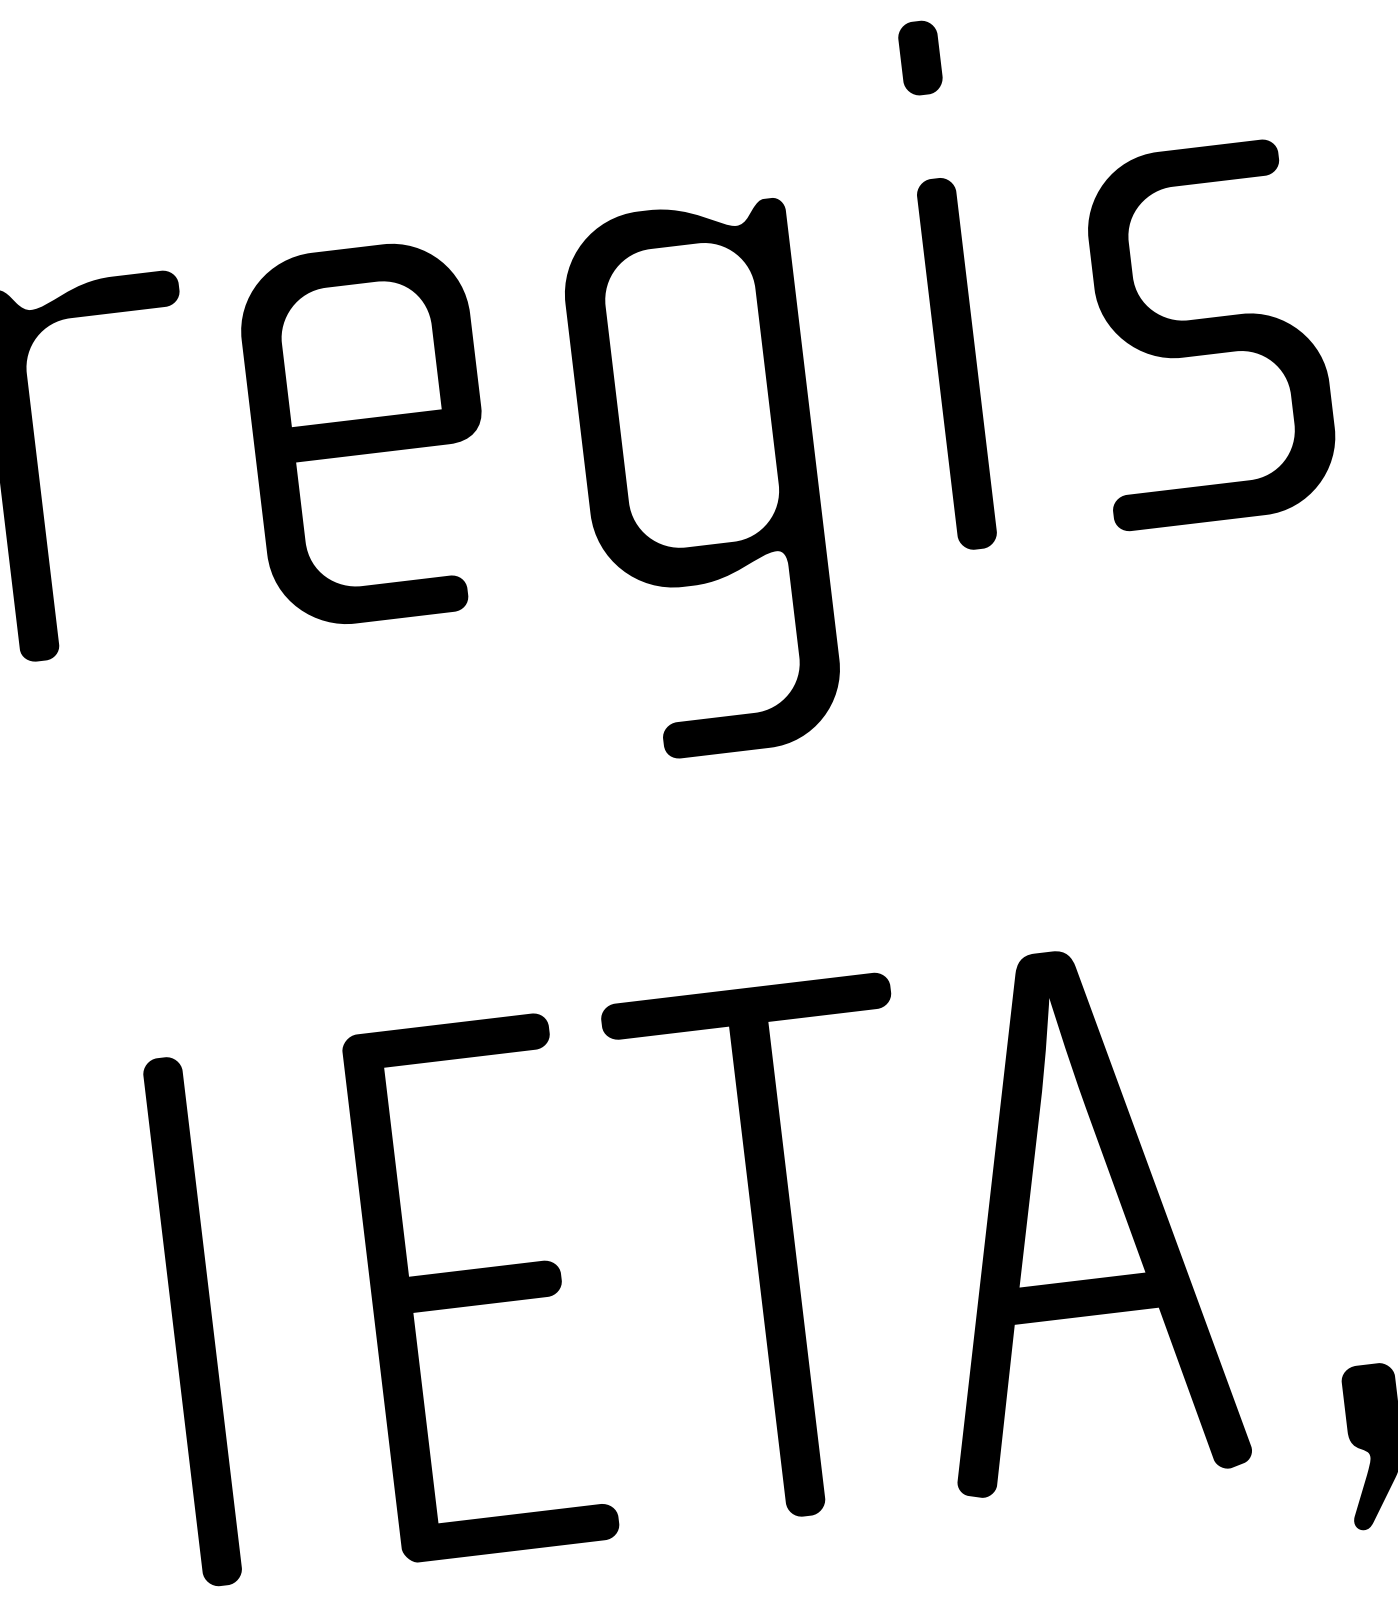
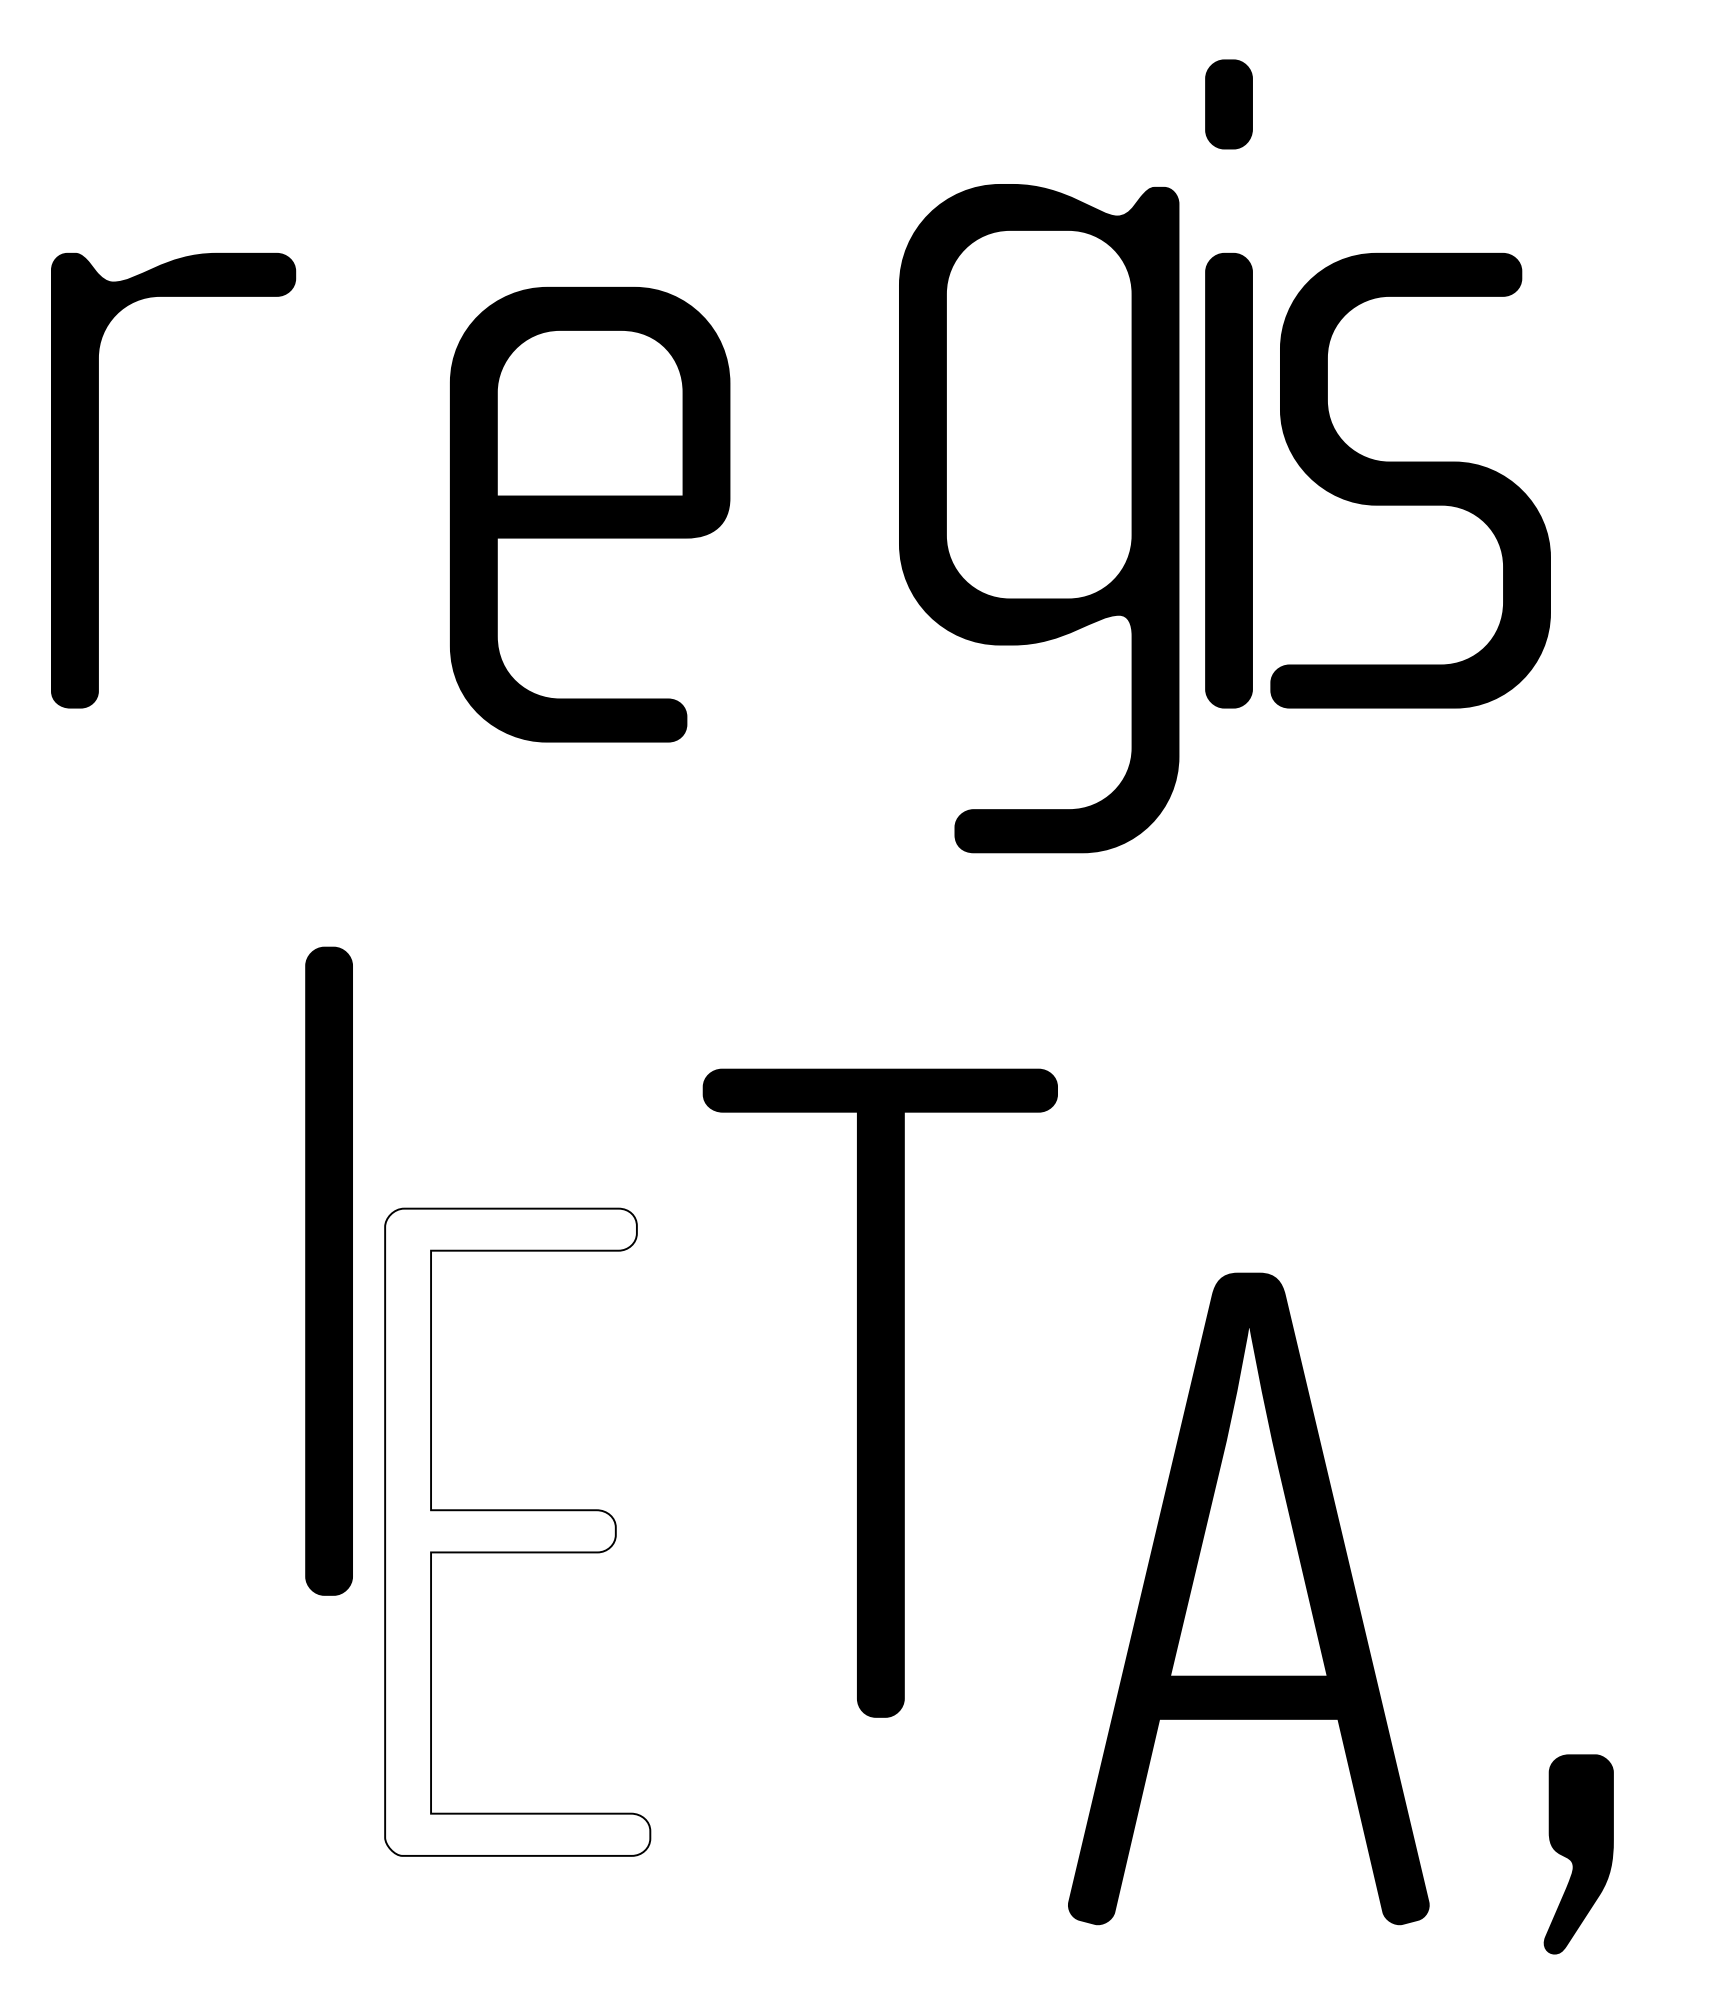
part: (1207, 333) -> (1410, 480), moved
part: (368, 433) -> (590, 514), moved
part: (702, 479) -> (1039, 518), moved
part: (1074, 1217) -> (1248, 1598), moved
part: (774, 1251) -> (879, 1392), moved
fill: (480, 1286) -> (517, 1531), removed
part: (192, 1321) -> (328, 1270), moved

